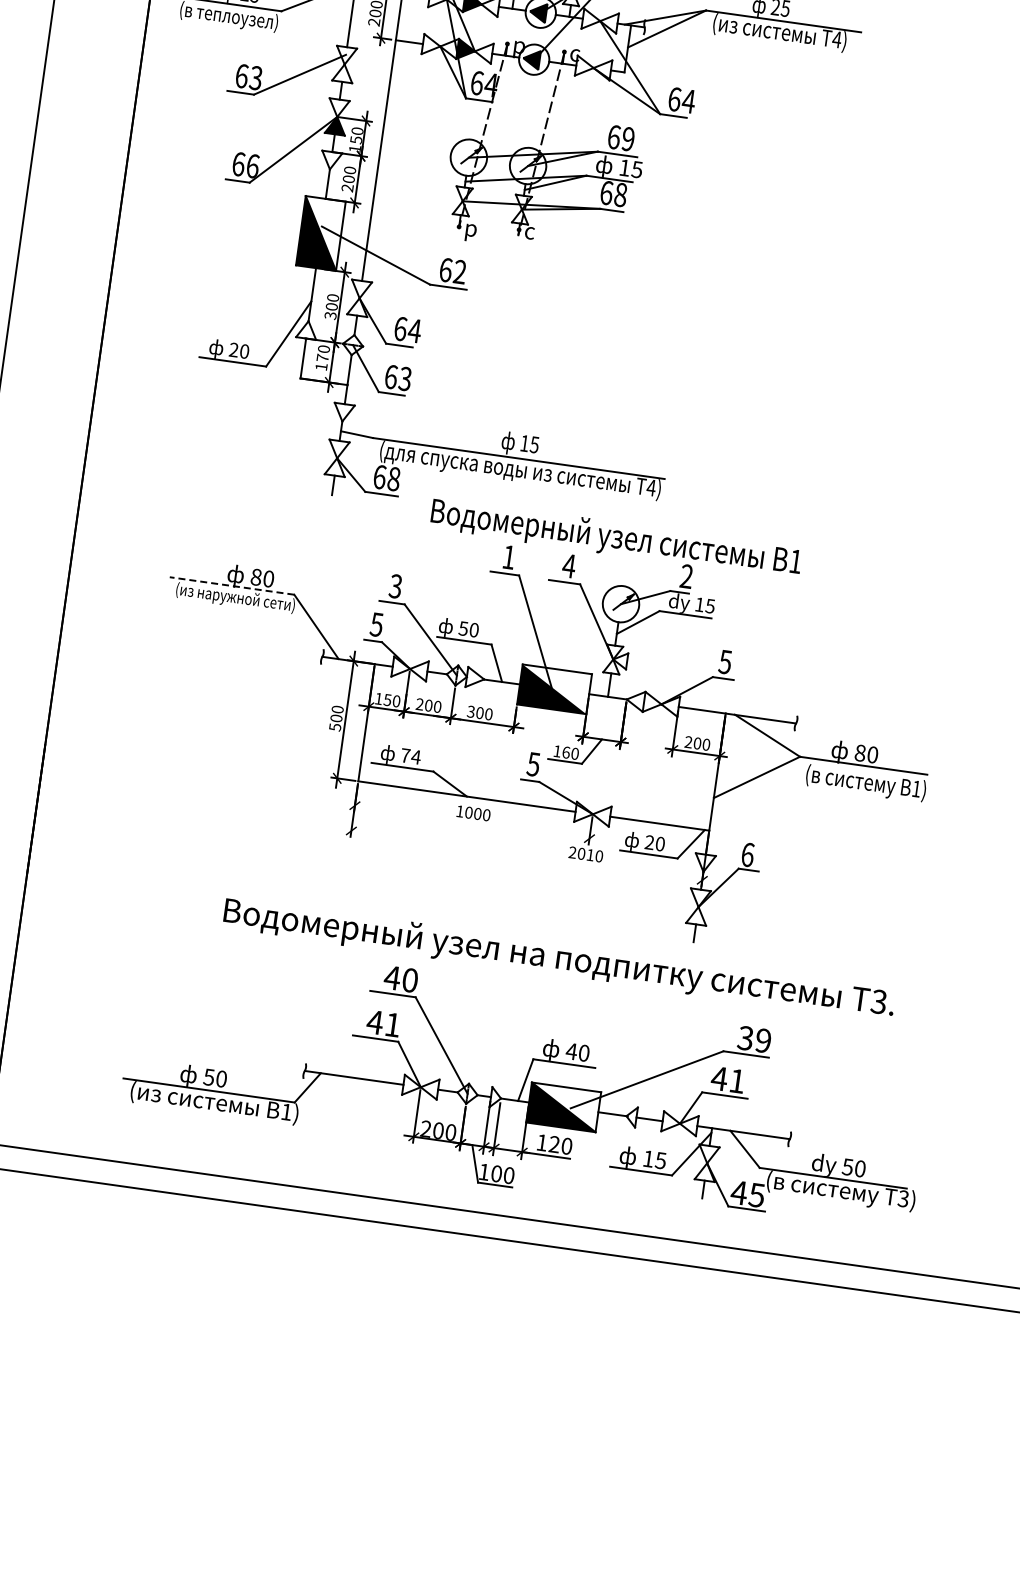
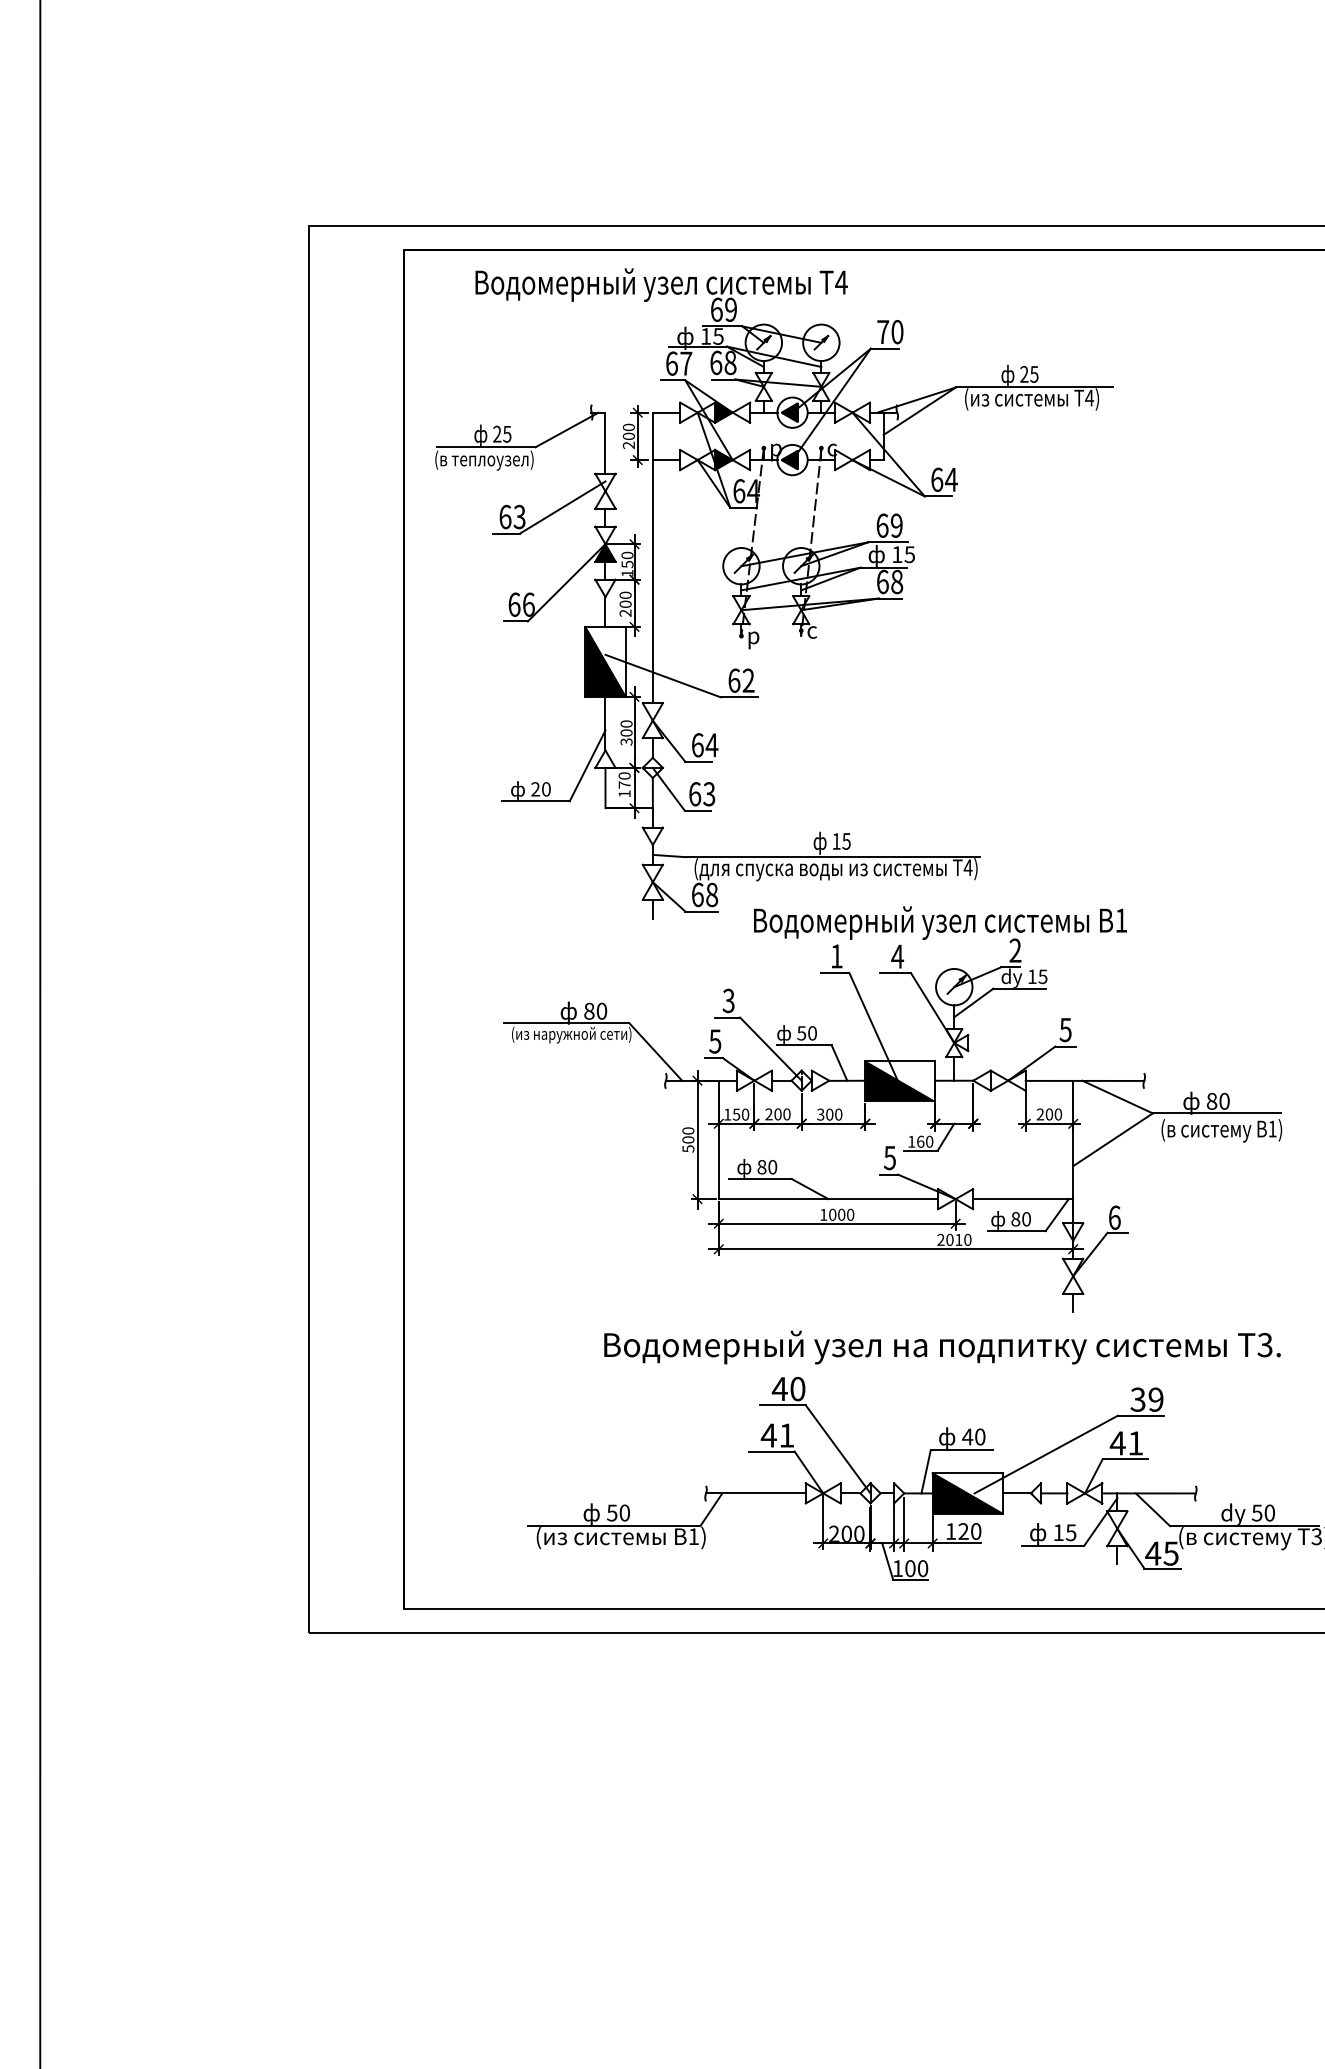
line: (231, 586) -> (566, 1023), dashed -> solid
text: (411, 755) -> (767, 1166), 74 -> 80
line: (472, 821) -> (837, 1223), added
text: (649, 842) -> (1015, 1219), 20 -> 80
line: (526, 855) -> (895, 1249), added

